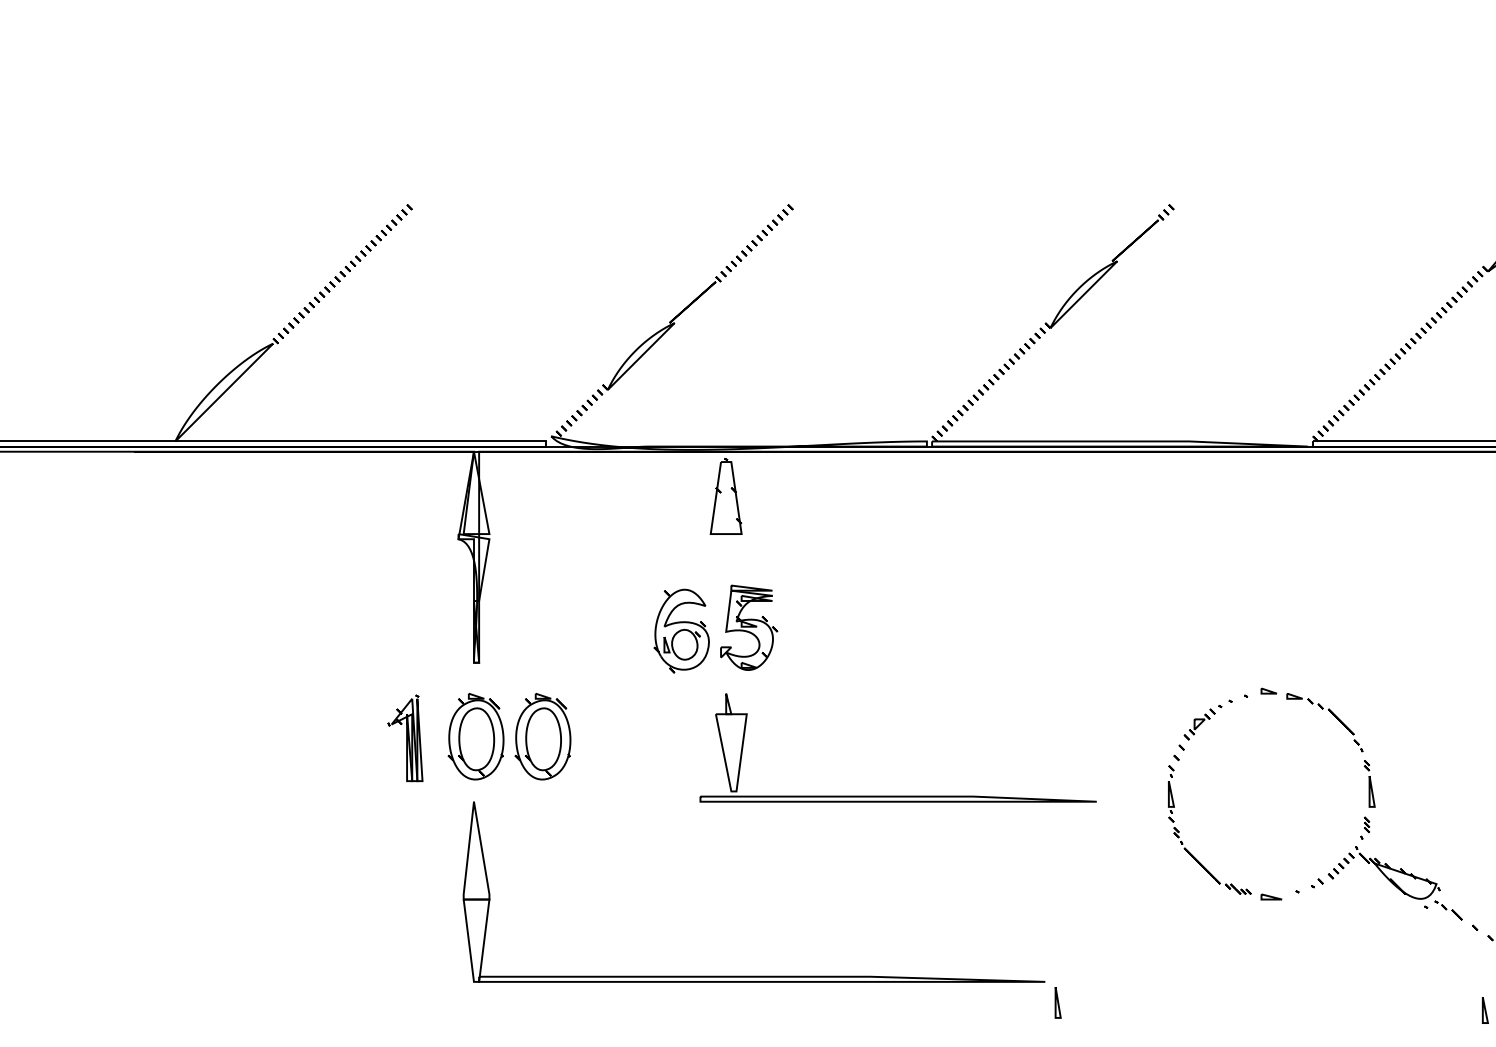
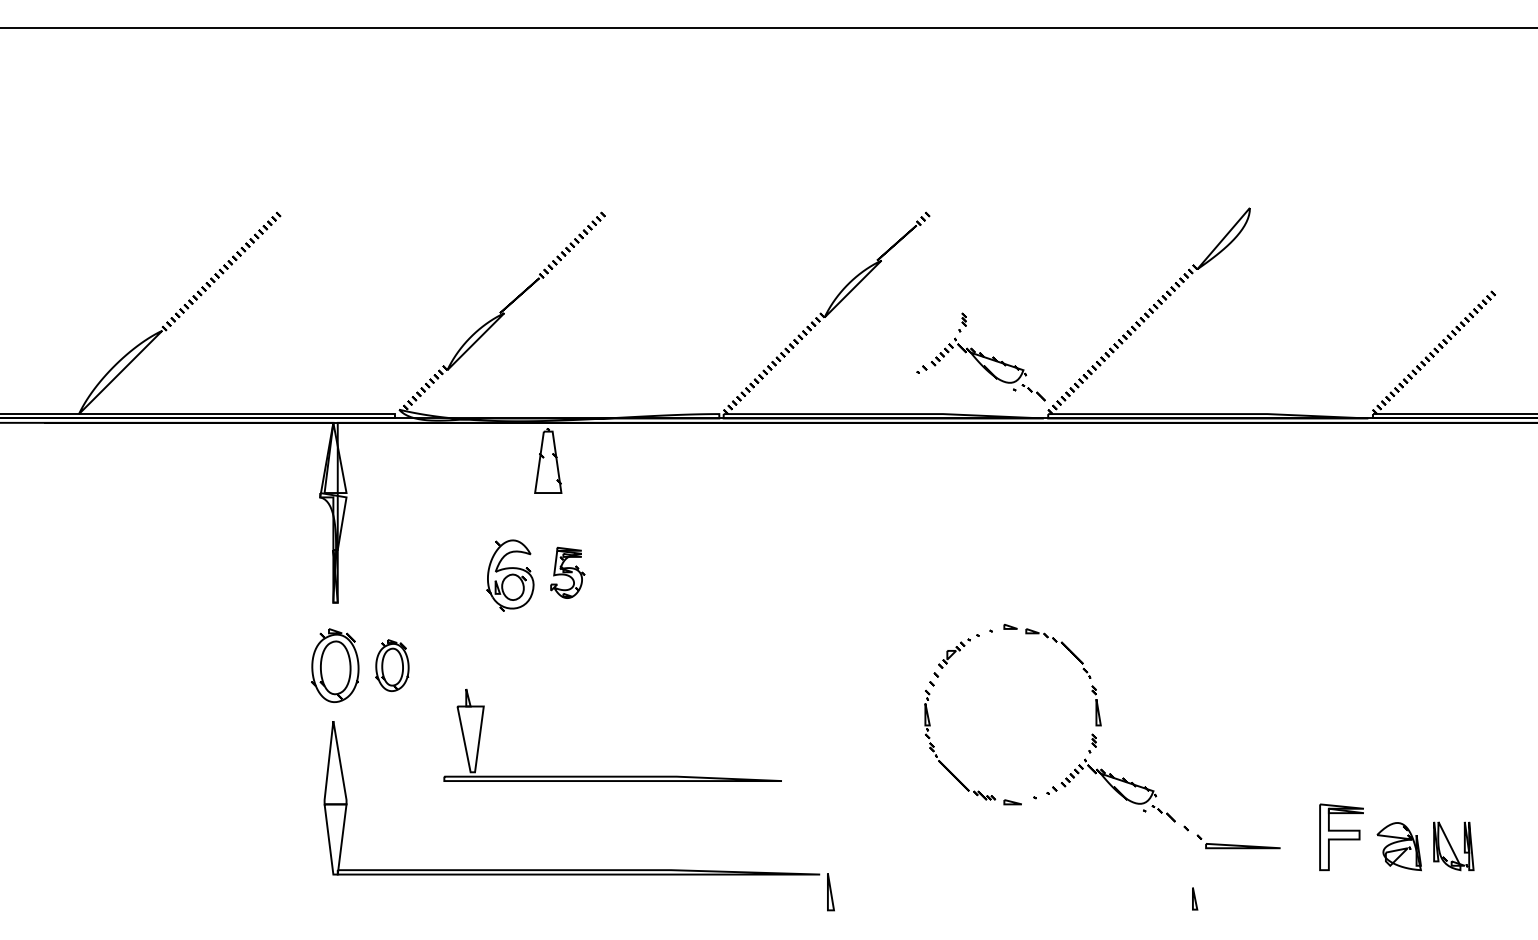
part: (1233, 373) -> (980, 356), added
part: (748, 627) -> (567, 572), size x0.7
part: (543, 736) -> (392, 665), size x0.7
part: (404, 737) -> (274, 666), removed
part: (897, 795) -> (612, 775), moved
part: (1058, 1002) -> (831, 892), size x1.4

